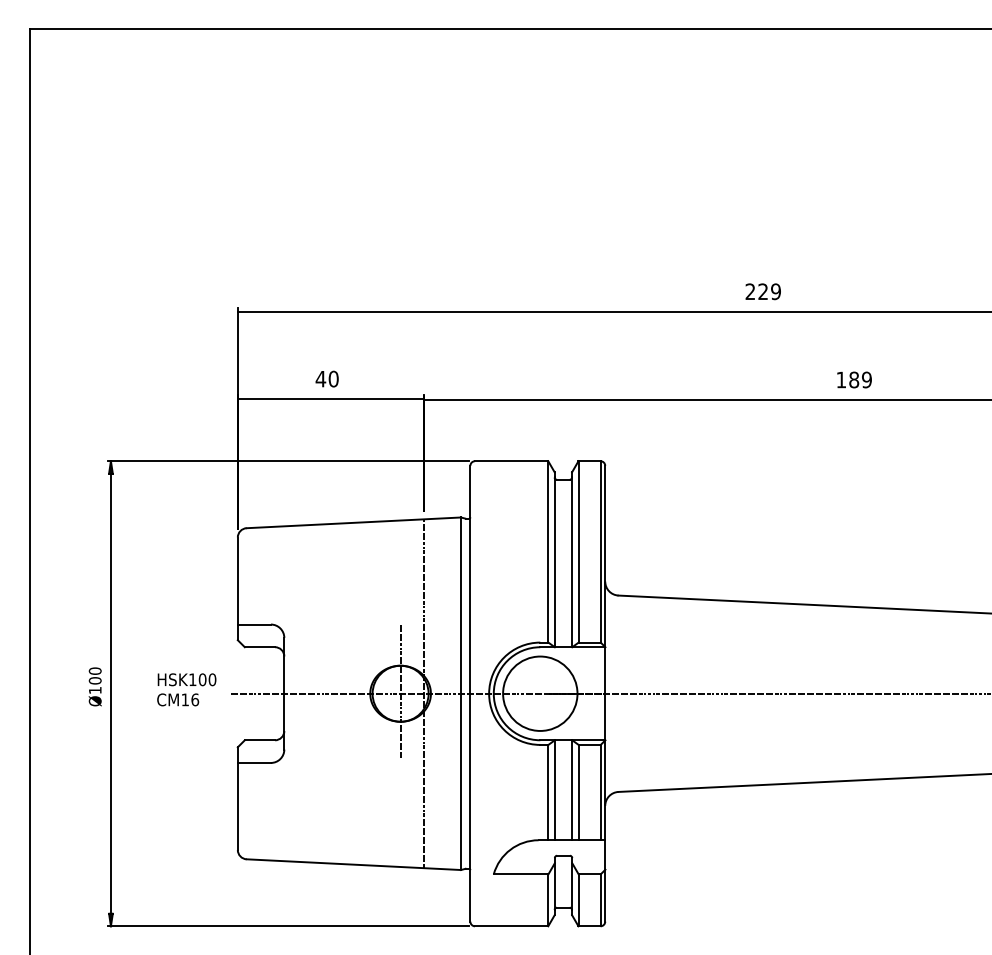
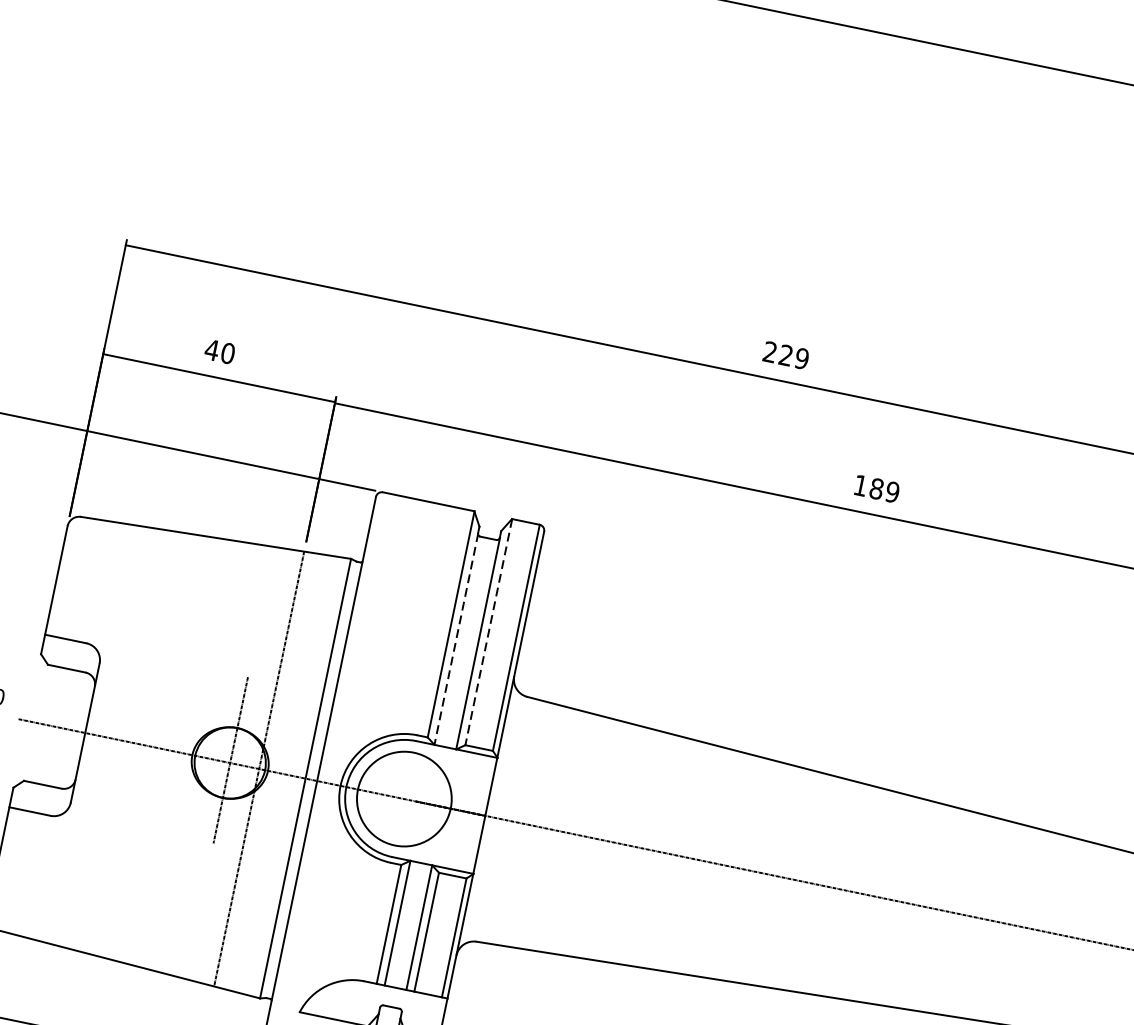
line: (578, 551) -> (488, 631), solid -> dashed
line: (554, 562) -> (455, 639), solid -> dashed

